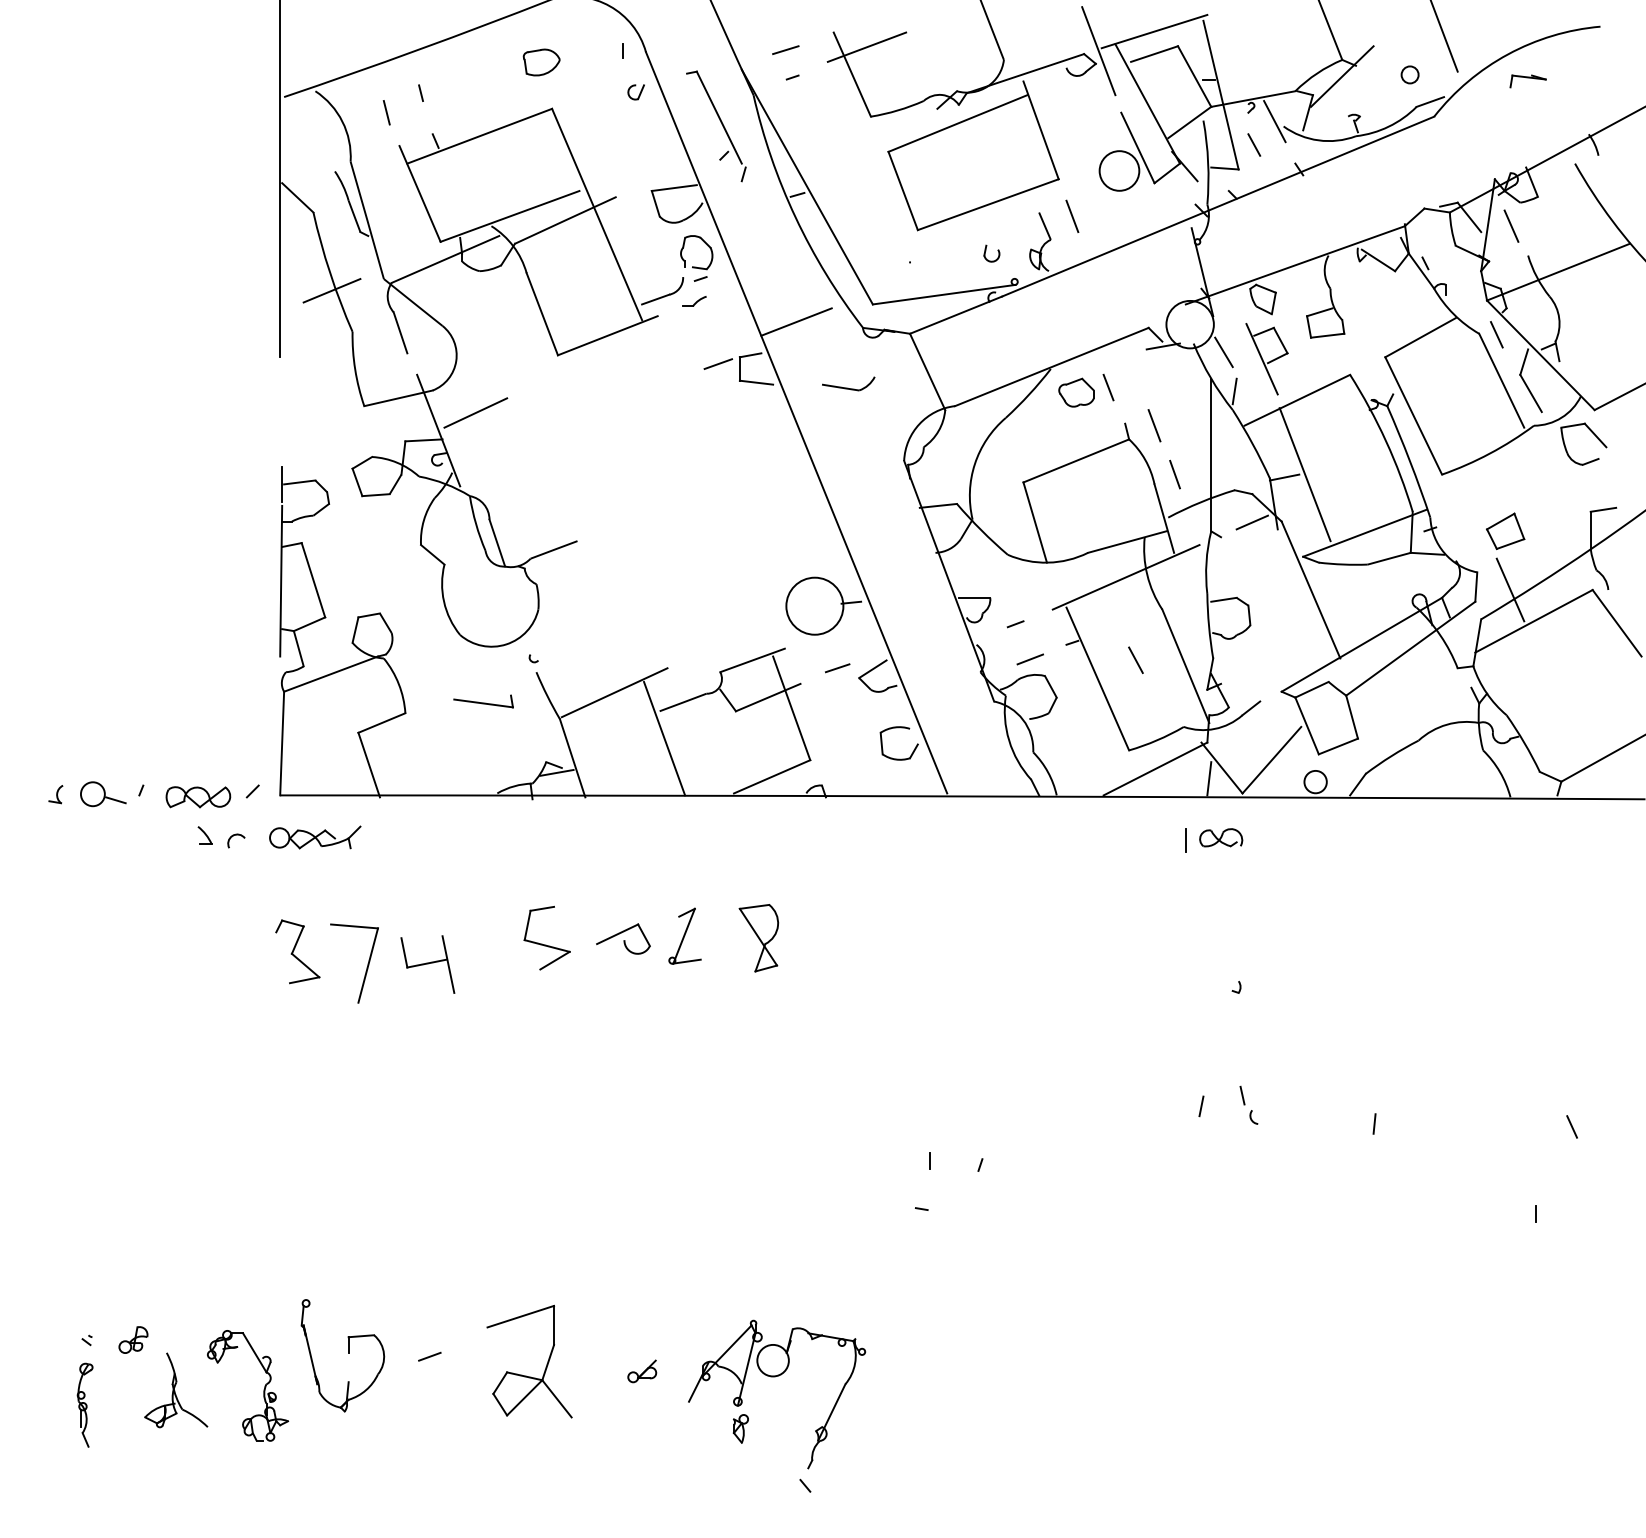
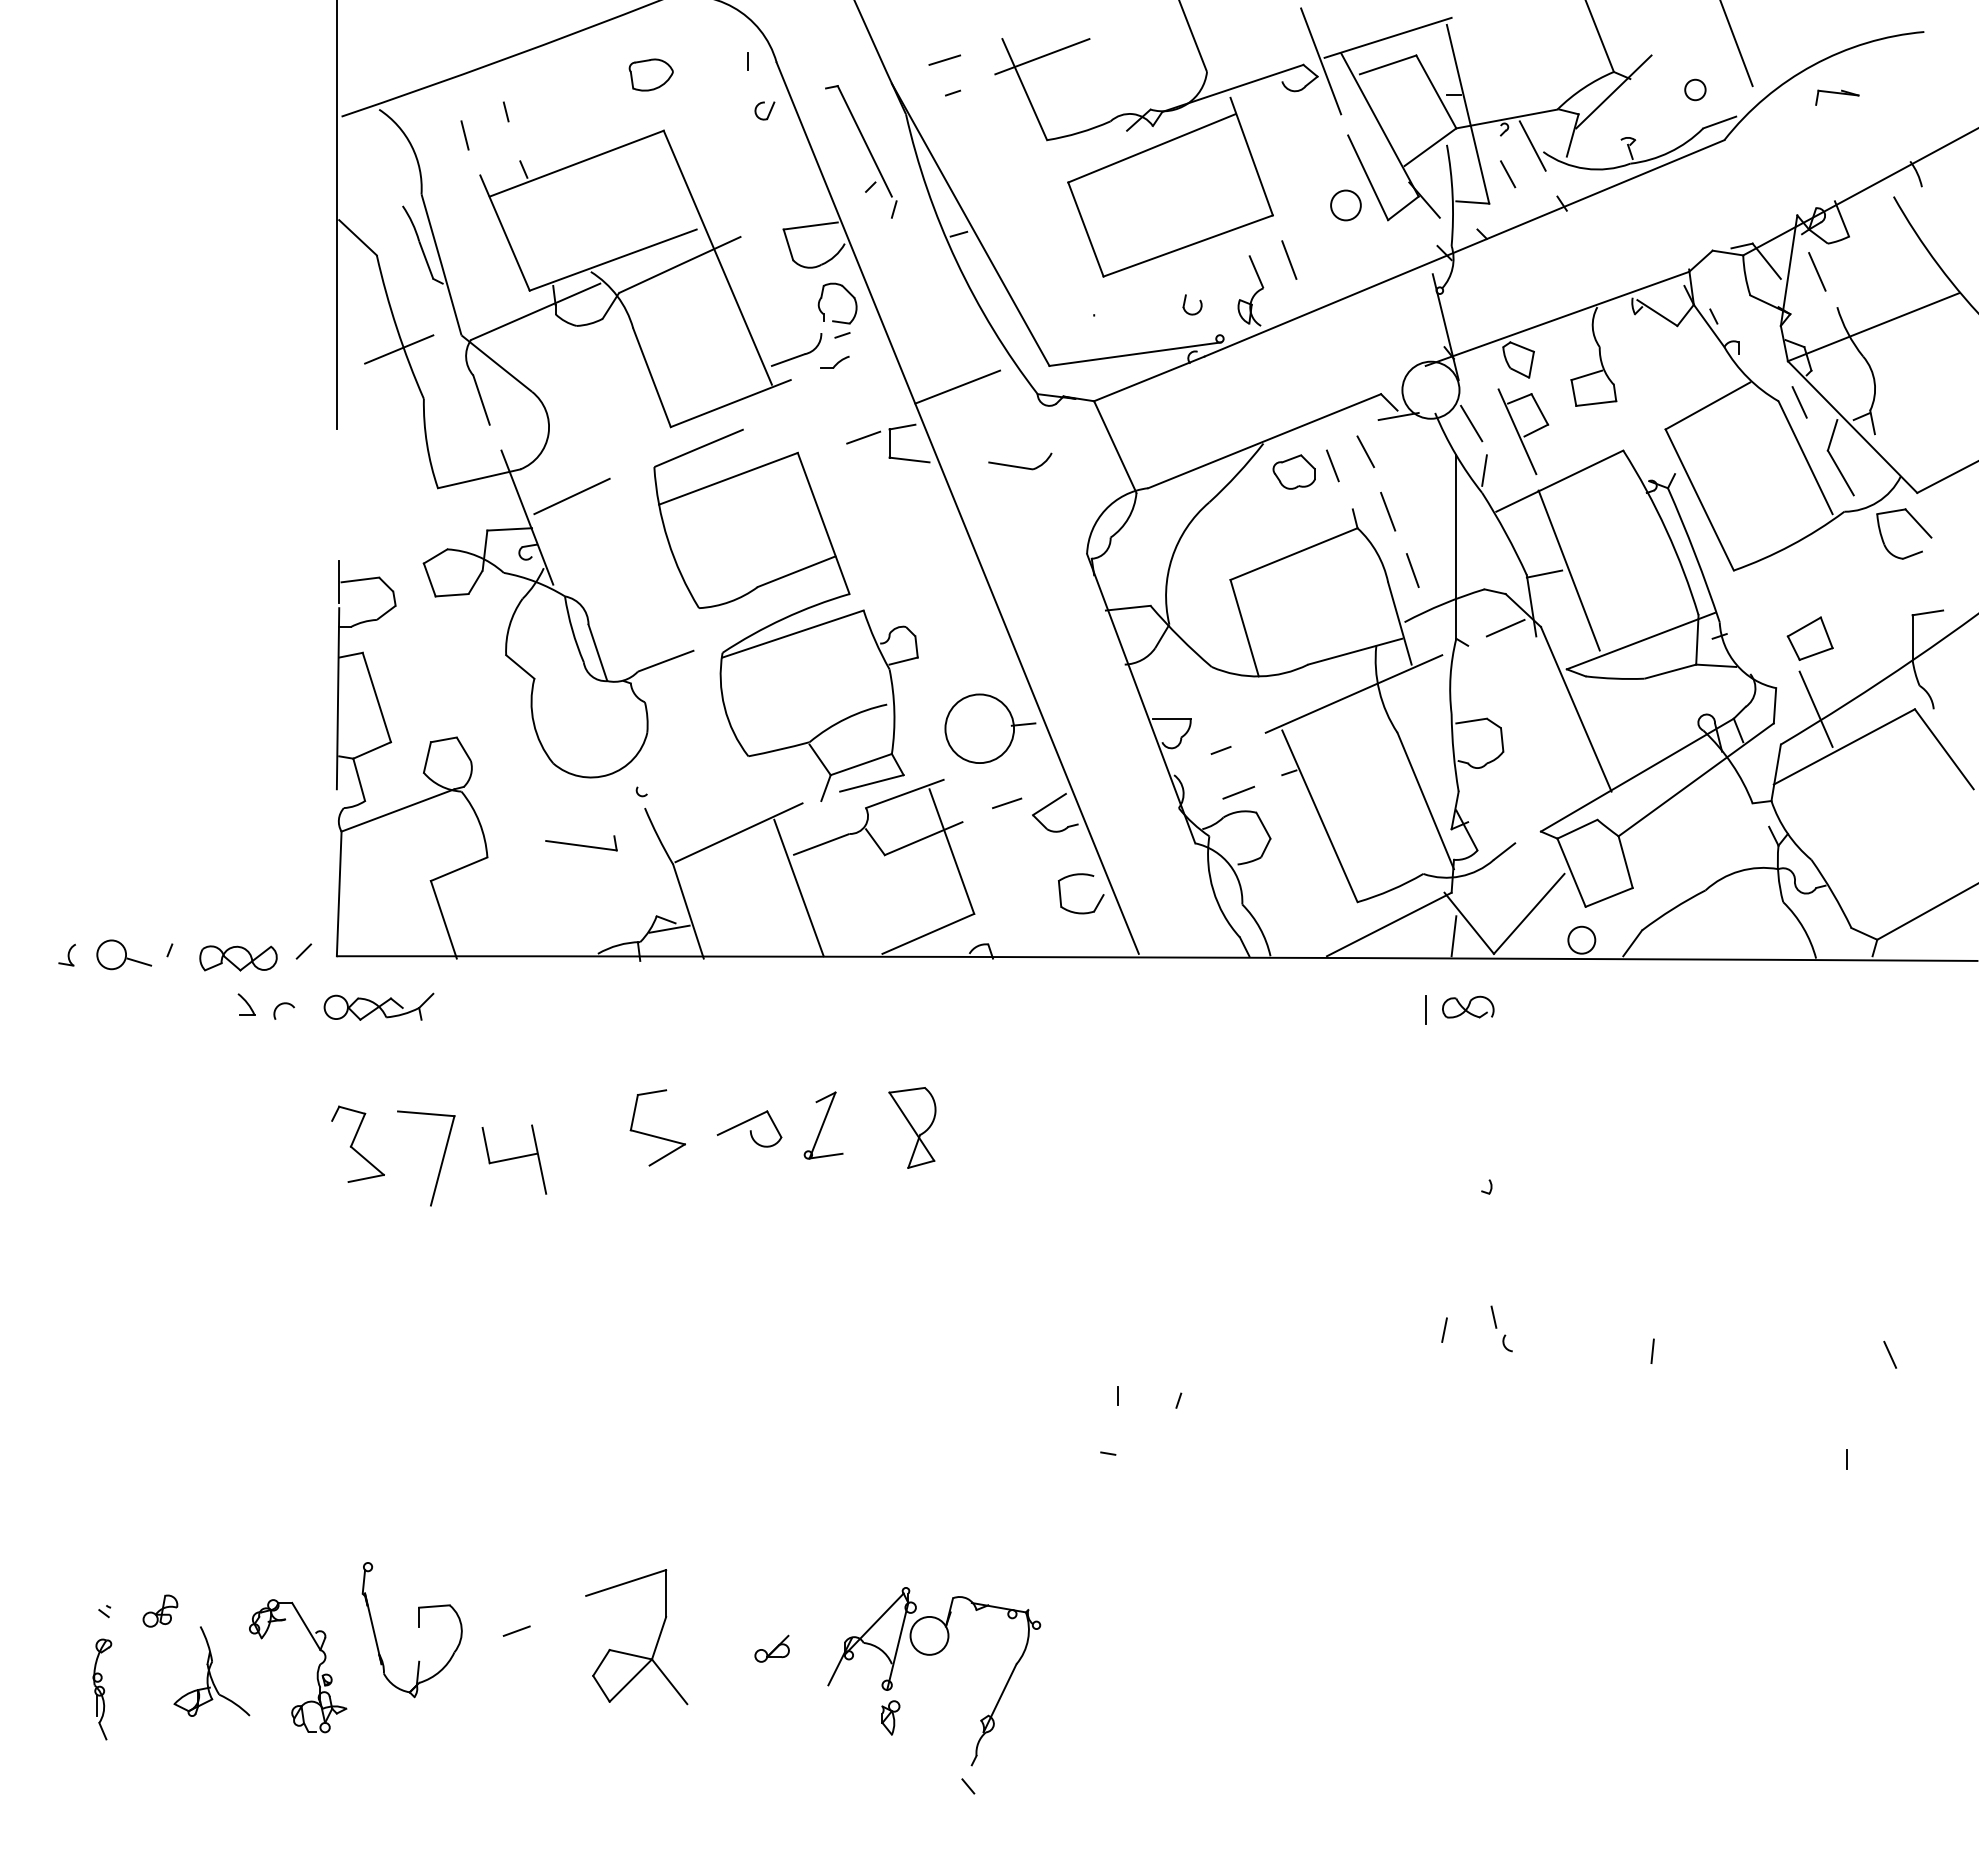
circle: (1119, 171) -> (1345, 205), size x0.62
part: (653, 511) -> (785, 614), added
line: (1135, 660) -> (1365, 451), moved

